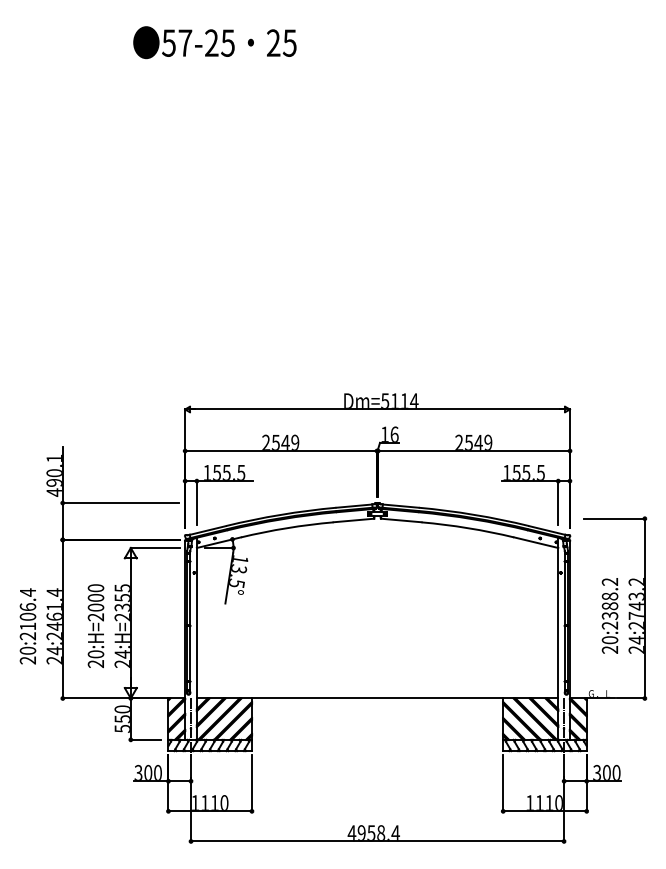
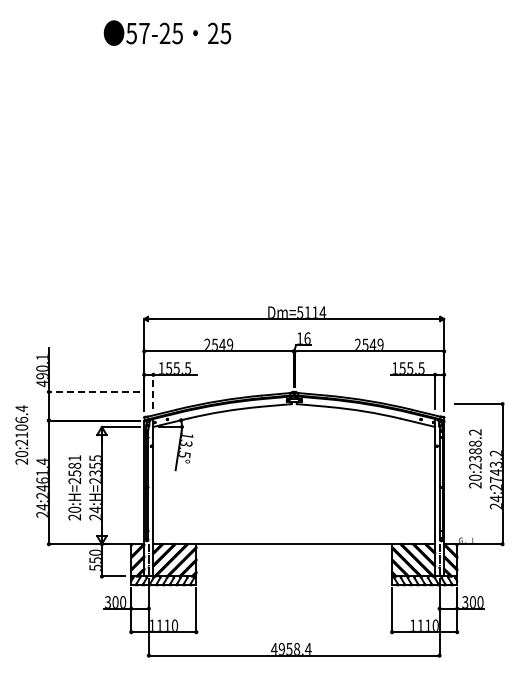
line: (121, 502) -> (94, 391), solid -> dashed
line: (196, 502) -> (153, 391), solid -> dashed
text: (95, 597) -> (74, 465), 20:H=2000 -> 20:H=2581
text: (610, 615) -> (475, 458), moved
text: (27, 625) -> (21, 434), moved

